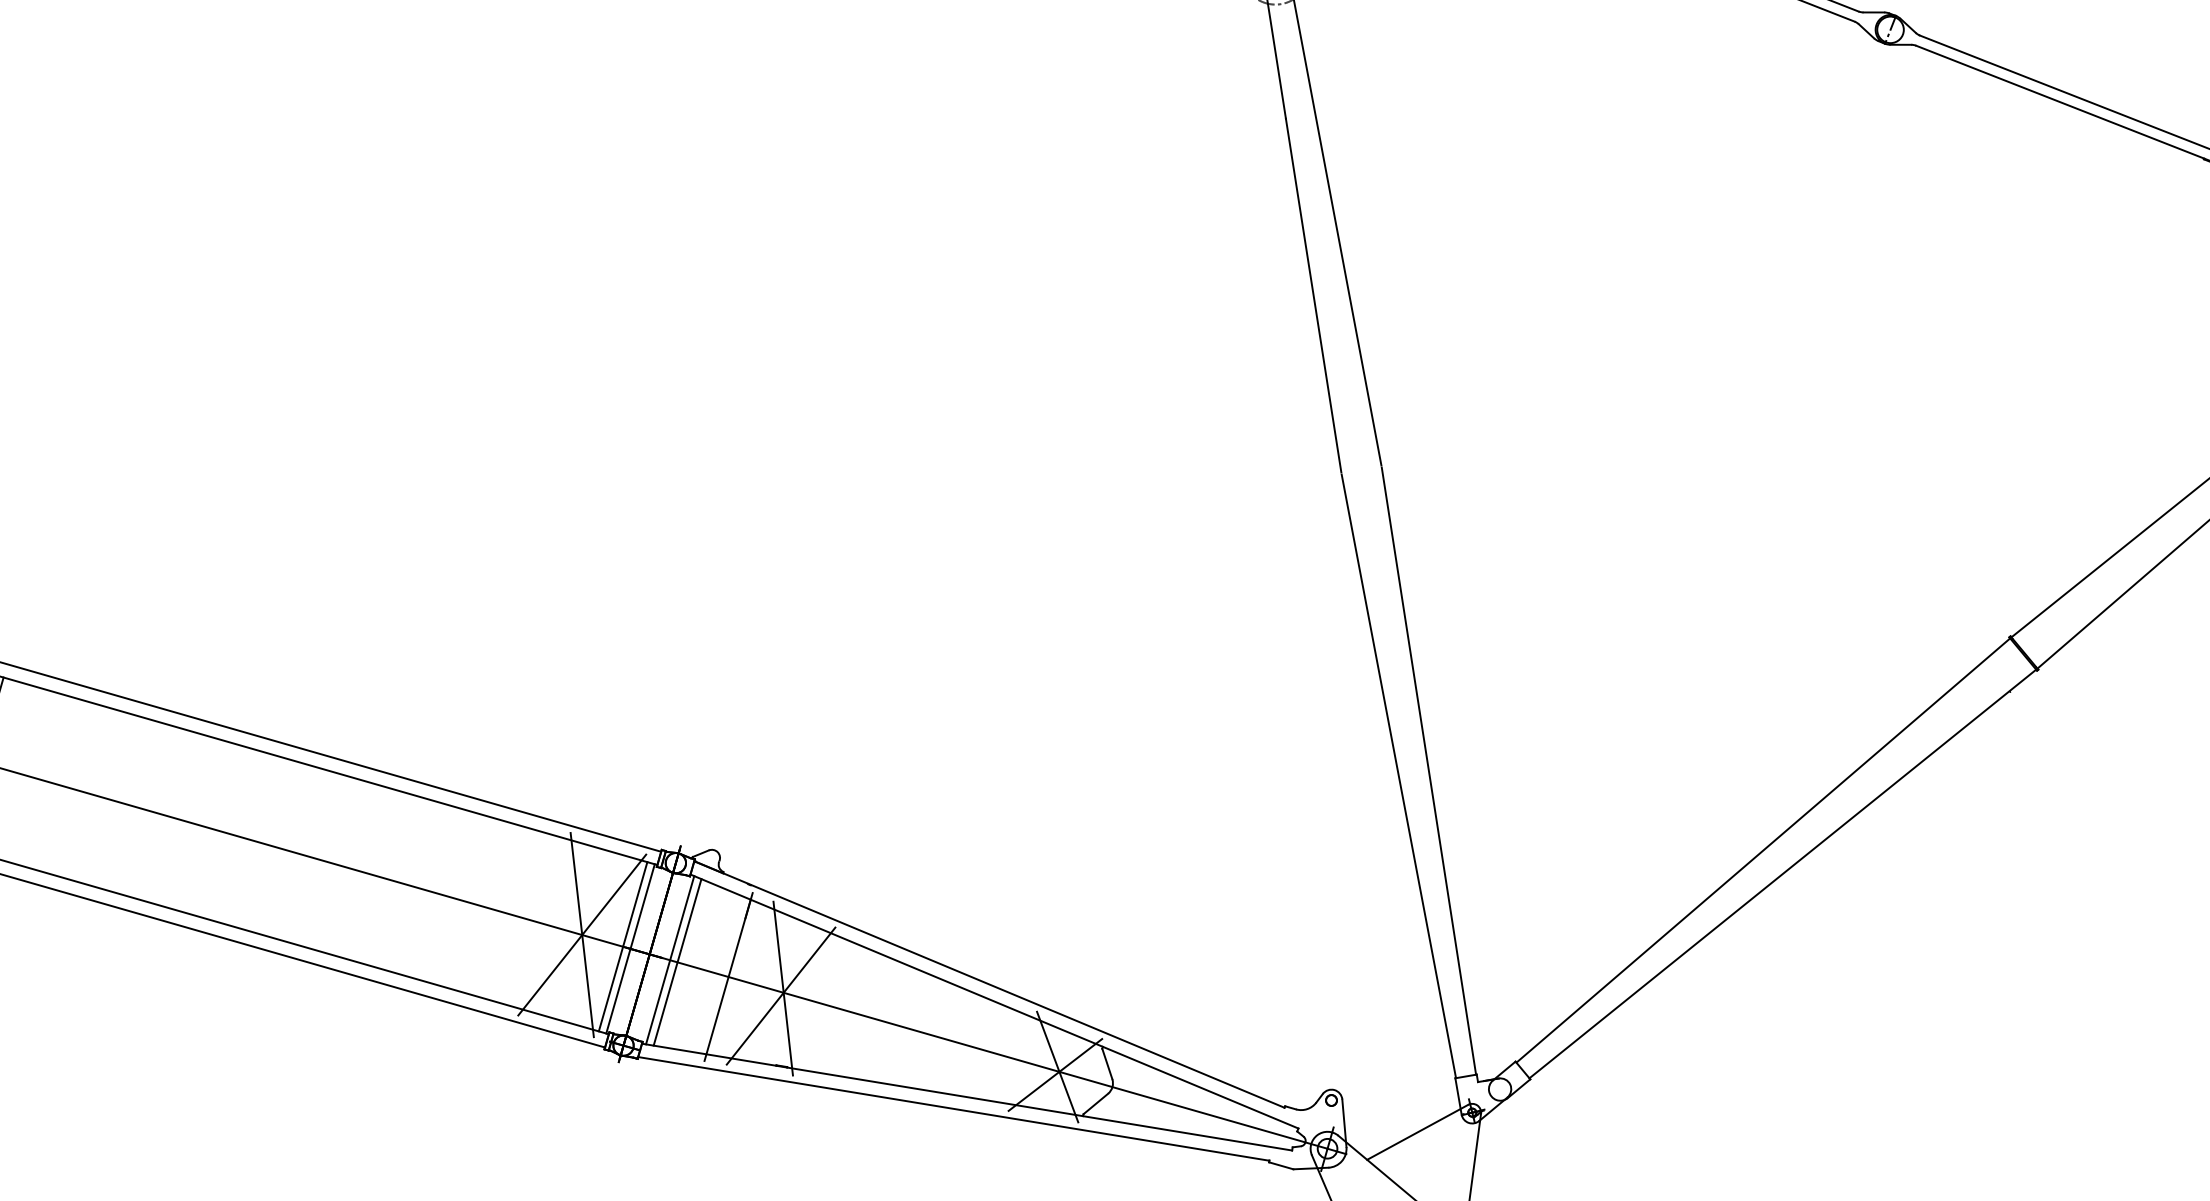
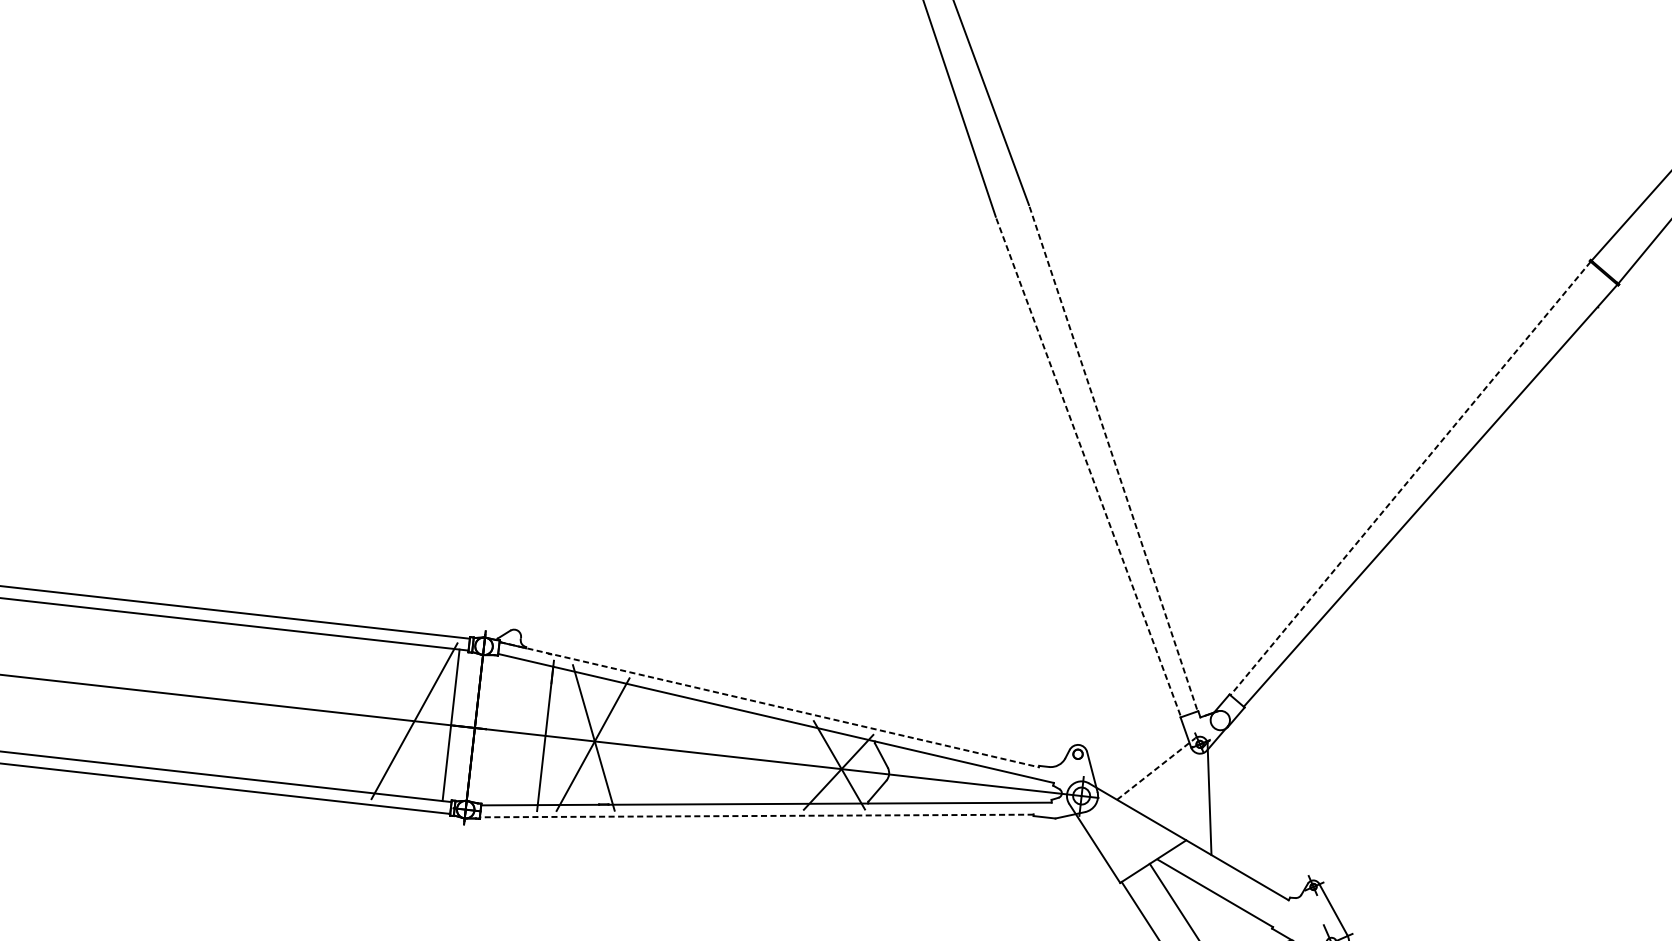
line: (1429, 771) -> (1114, 459), solid -> dashed
line: (1398, 776) -> (1088, 468), solid -> dashed
line: (1763, 850) -> (1410, 478), solid -> dashed
line: (581, 934) -> (413, 720), removed
line: (630, 948) -> (457, 725), removed
line: (670, 960) -> (493, 730), removed
line: (677, 962) -> (499, 730), removed
line: (989, 984) -> (769, 704), solid -> dashed
line: (953, 1108) -> (756, 815), solid -> dashed
line: (1418, 1132) -> (1156, 769), solid -> dashed

